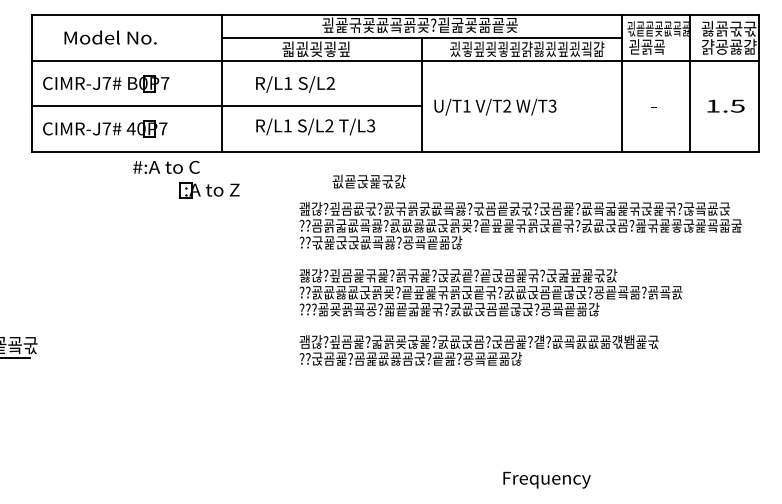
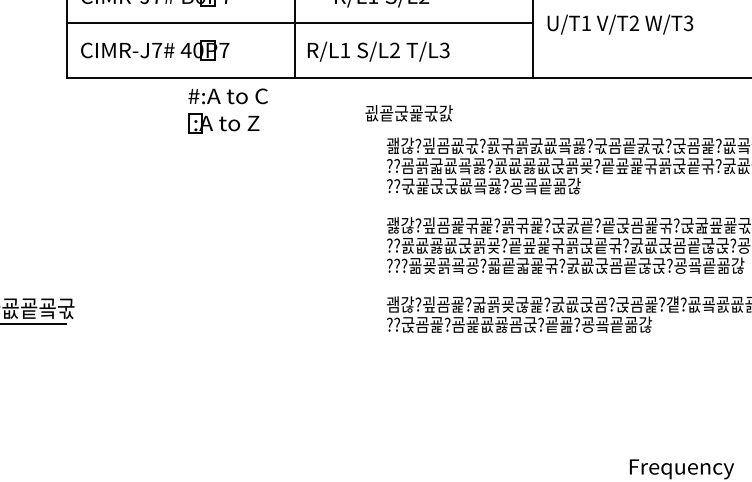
text: (315, 126) -> (378, 51), moved
text: (368, 181) -> (408, 113), moved
part: (209, 190) -> (223, 123), moved

